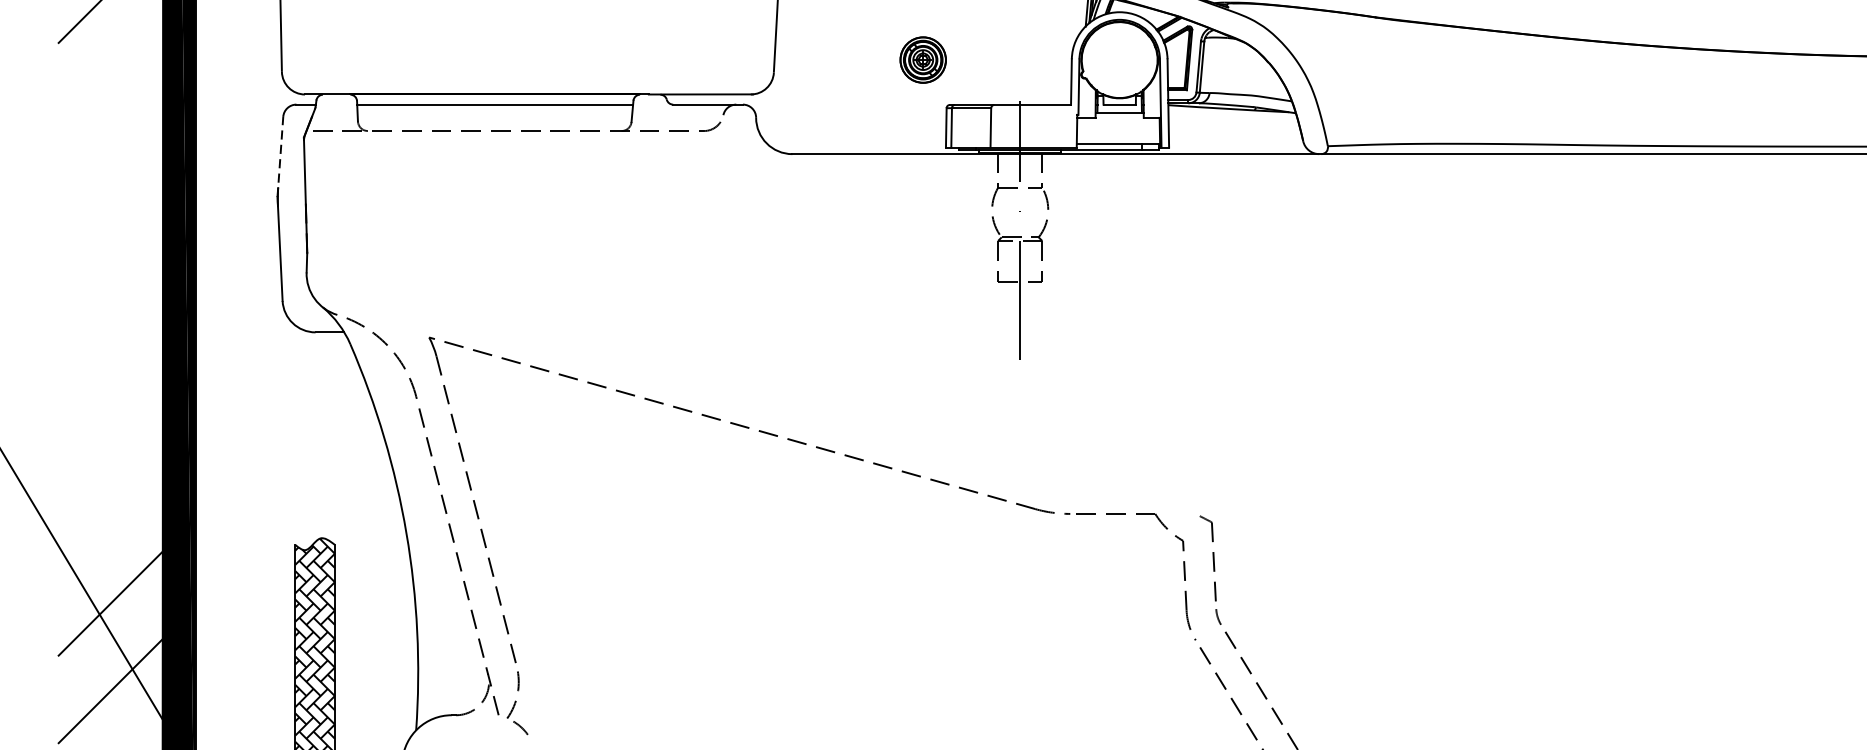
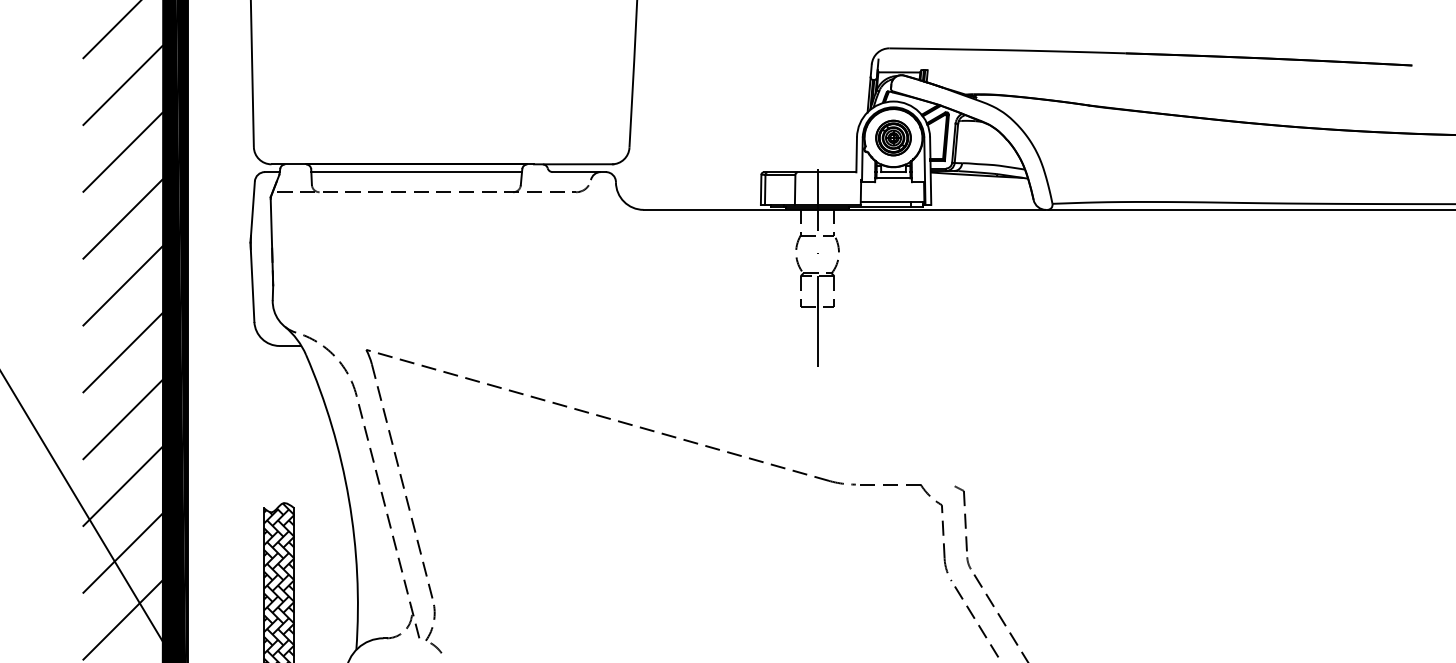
part: (923, 59) -> (893, 137), moved
line: (109, 77) -> (122, 151), added
line: (280, 157) -> (252, 212), dashed -> solid
line: (109, 165) -> (122, 218), added
line: (109, 253) -> (122, 285), added
line: (109, 340) -> (122, 352), added
line: (109, 428) -> (122, 419), added
line: (109, 516) -> (122, 486), added

